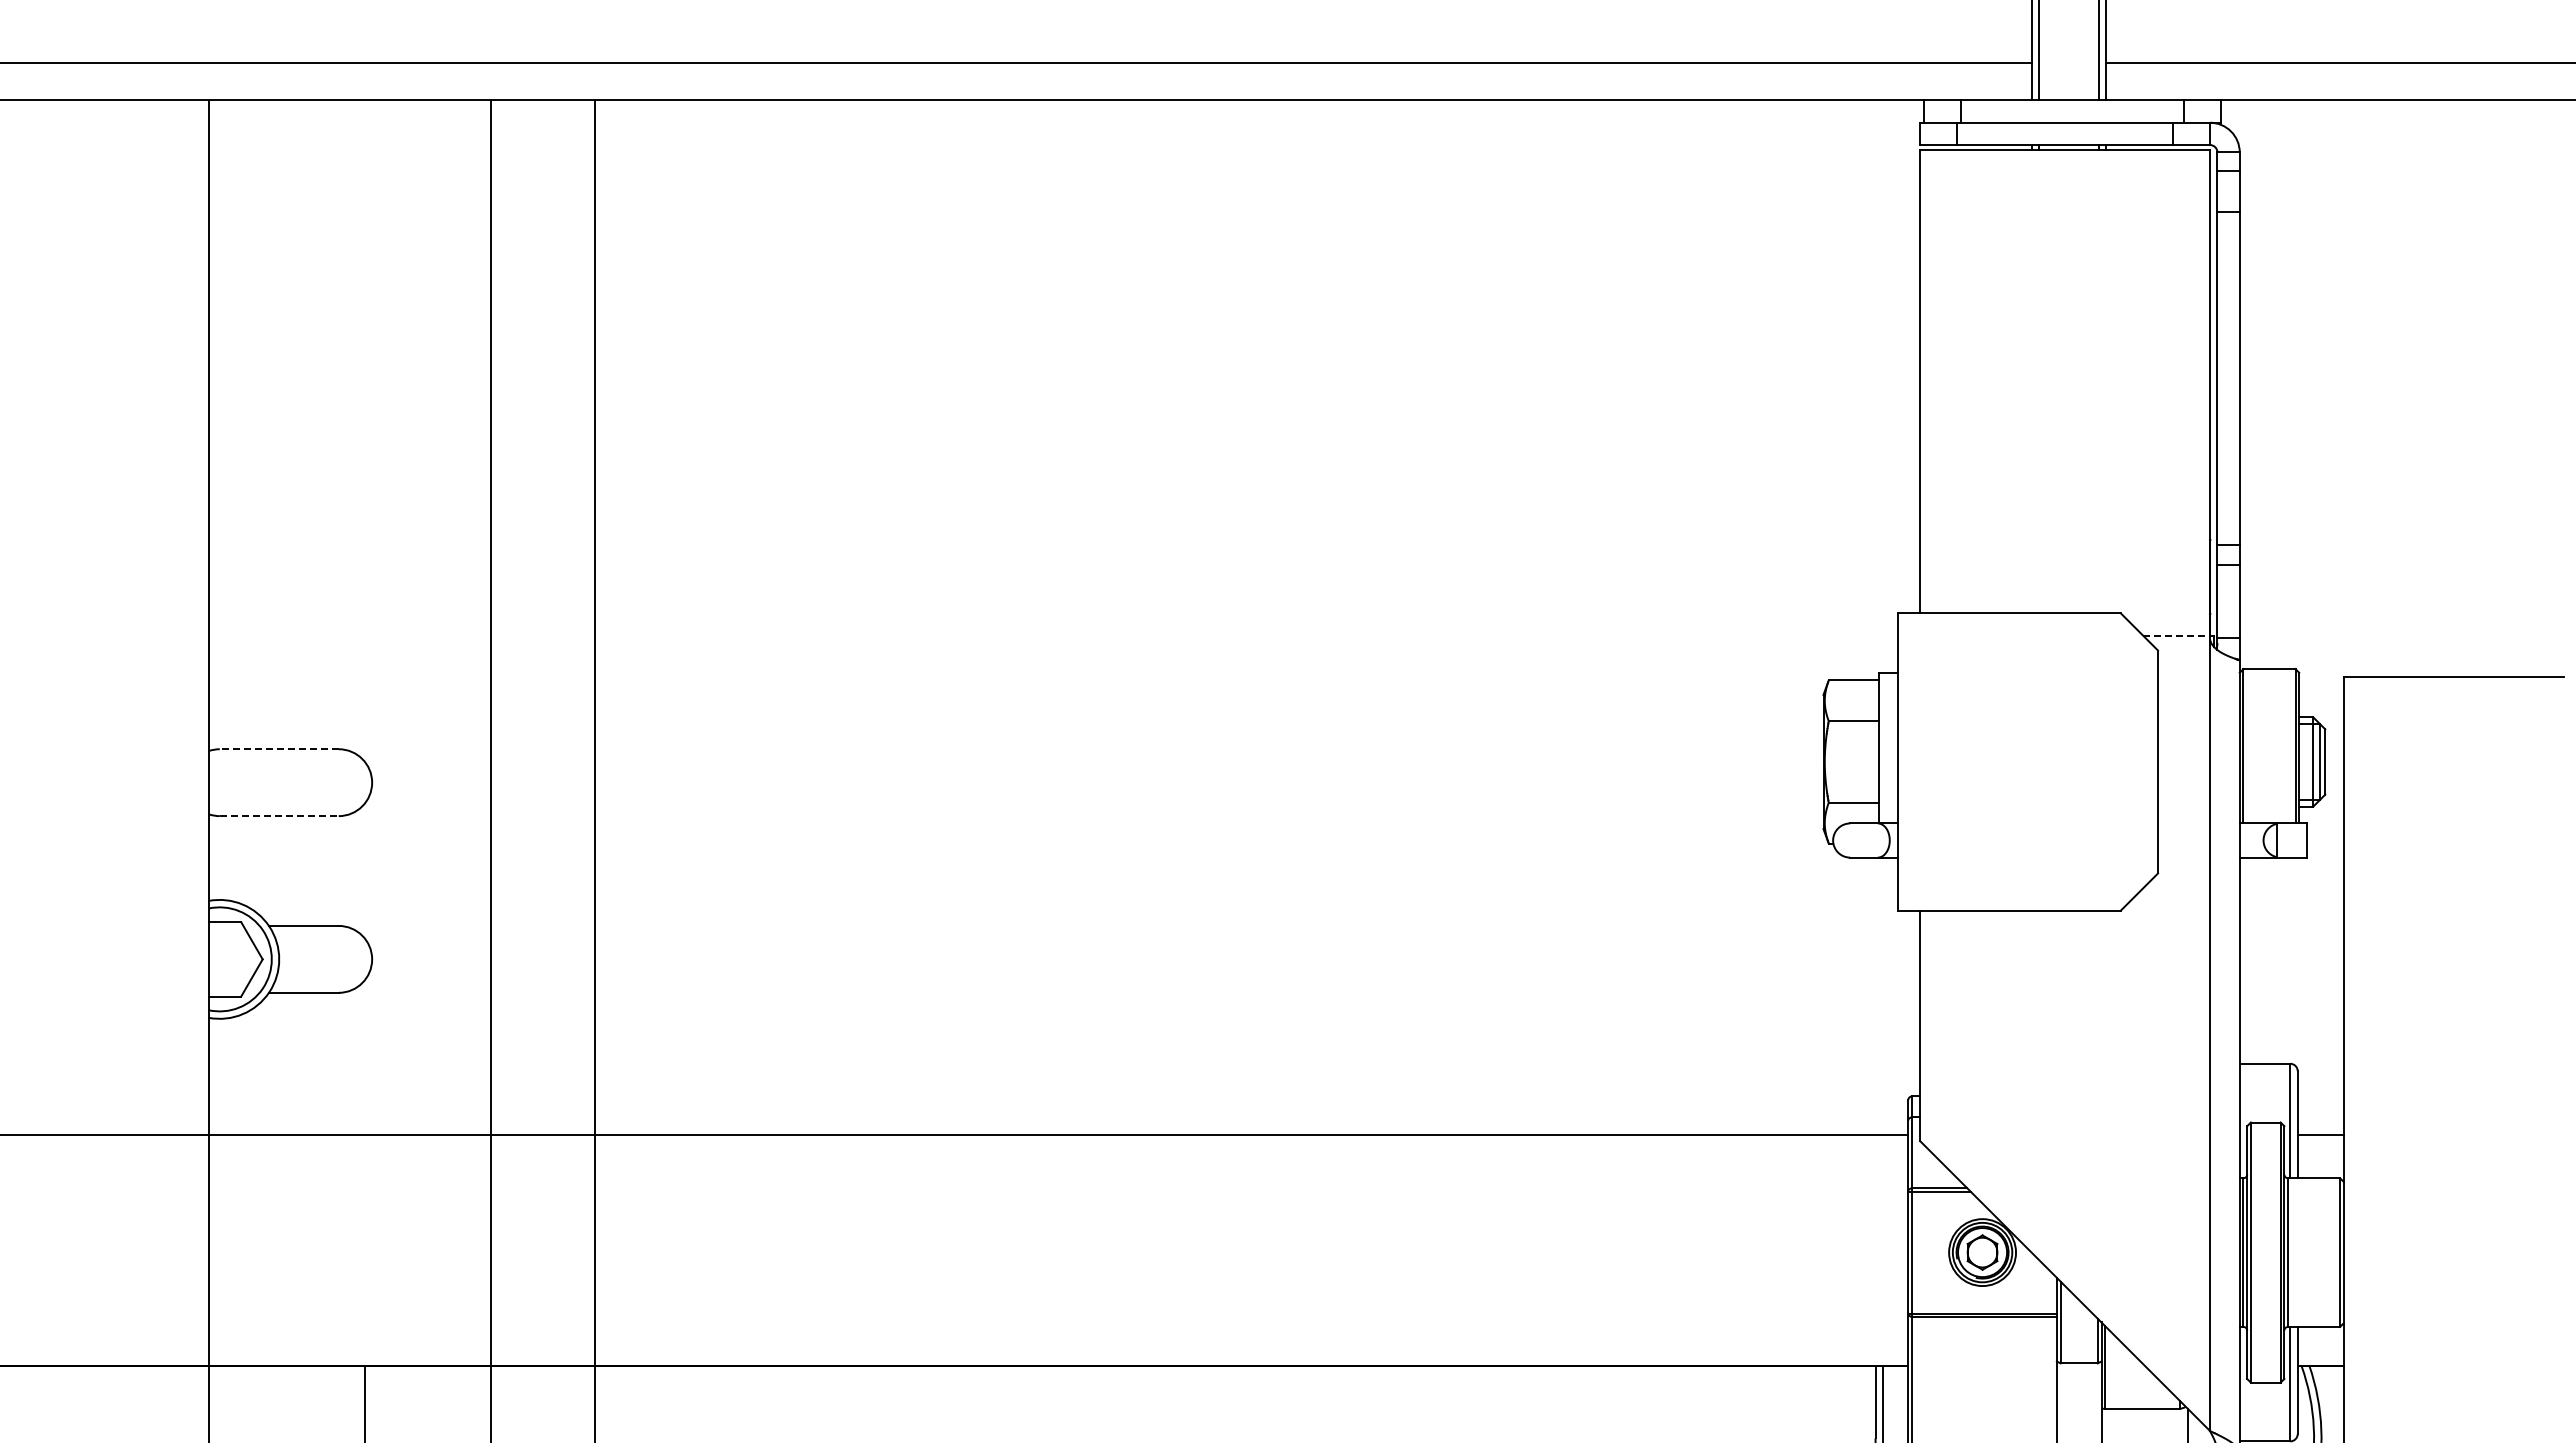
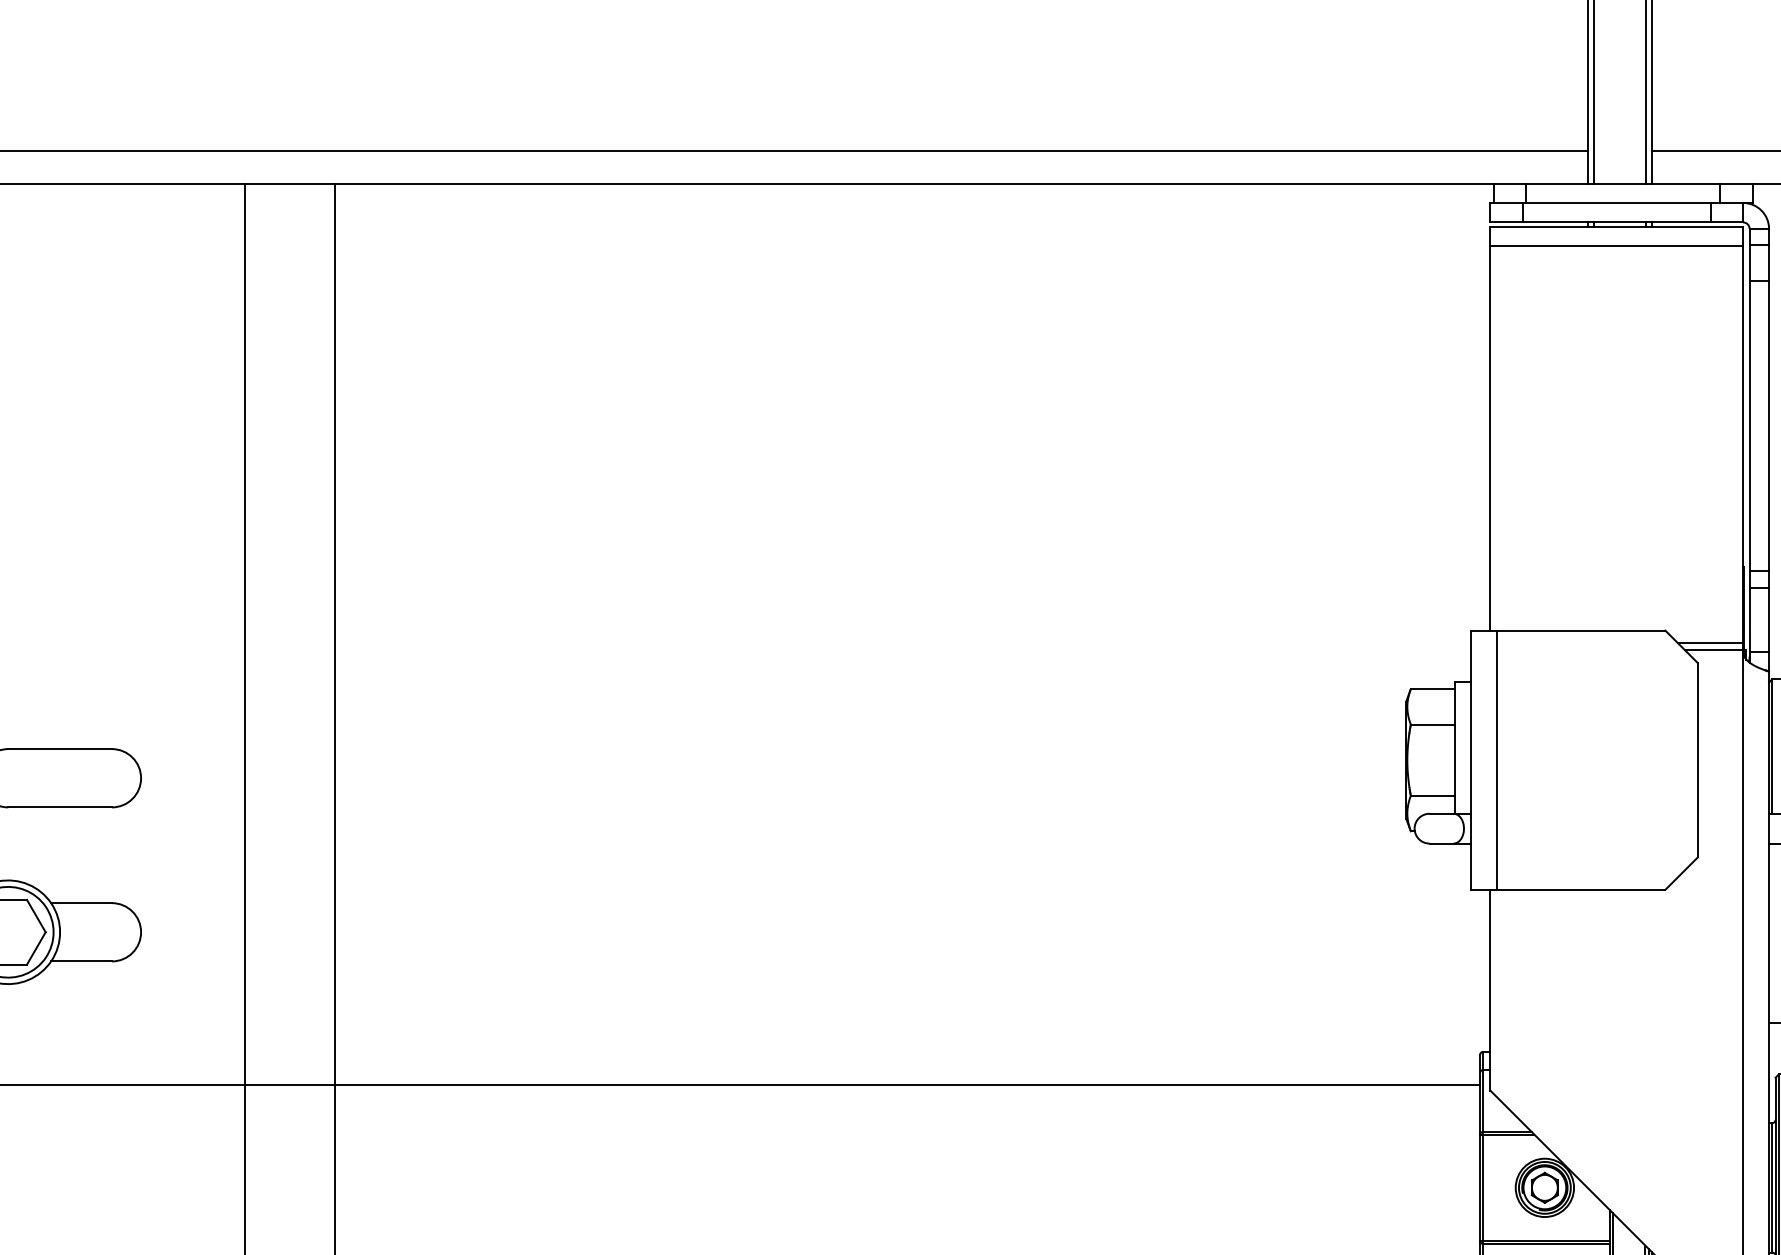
line: (2065, 172) -> (1617, 246), added
line: (2172, 627) -> (1710, 642), added
line: (2177, 635) -> (1714, 649), dashed -> solid
line: (278, 749) -> (59, 749), dashed -> solid
line: (1927, 761) -> (1496, 759), added
line: (279, 816) -> (60, 807), dashed -> solid

